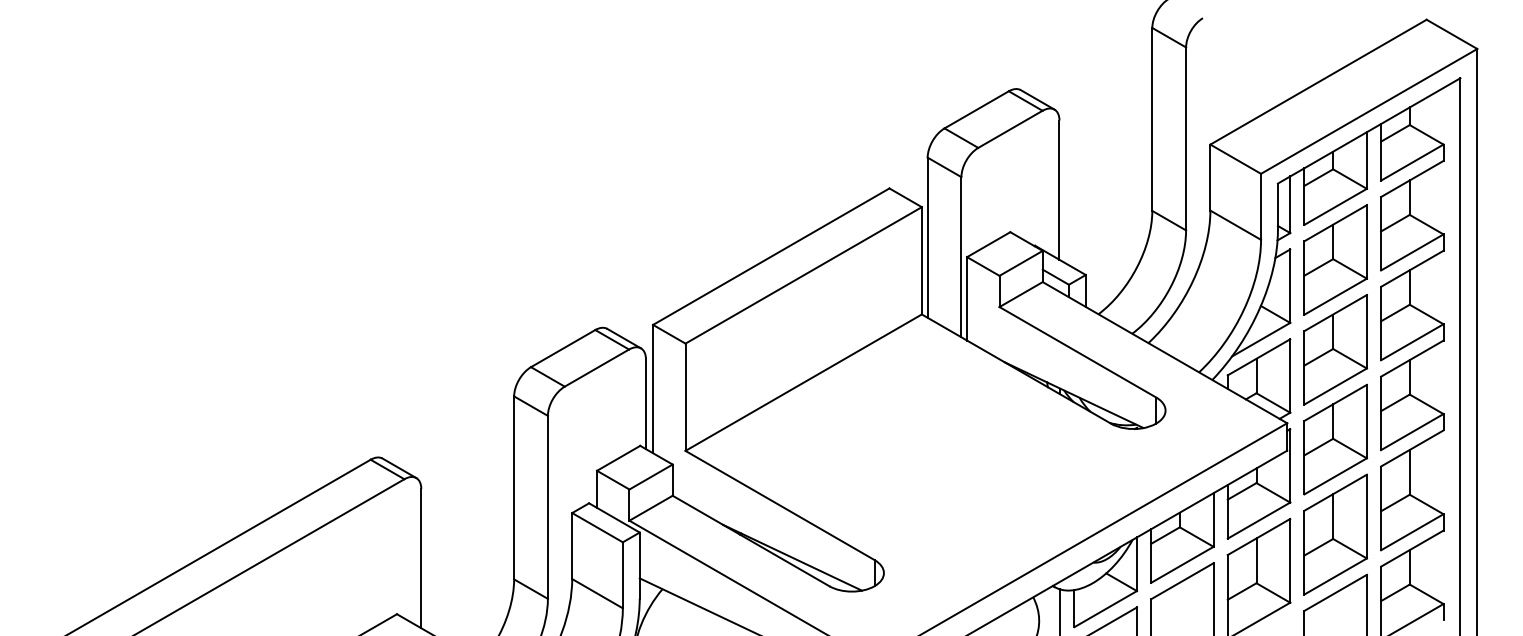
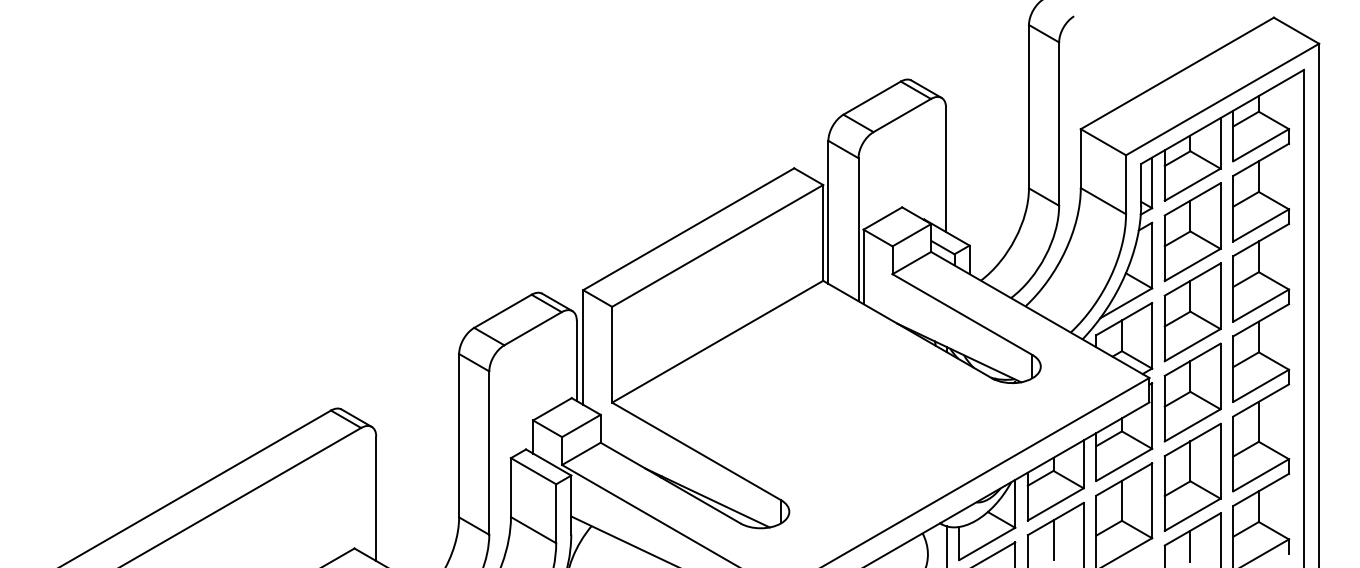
line: (1179, 604) -> (1053, 539), added
line: (1333, 611) -> (1190, 546), added

